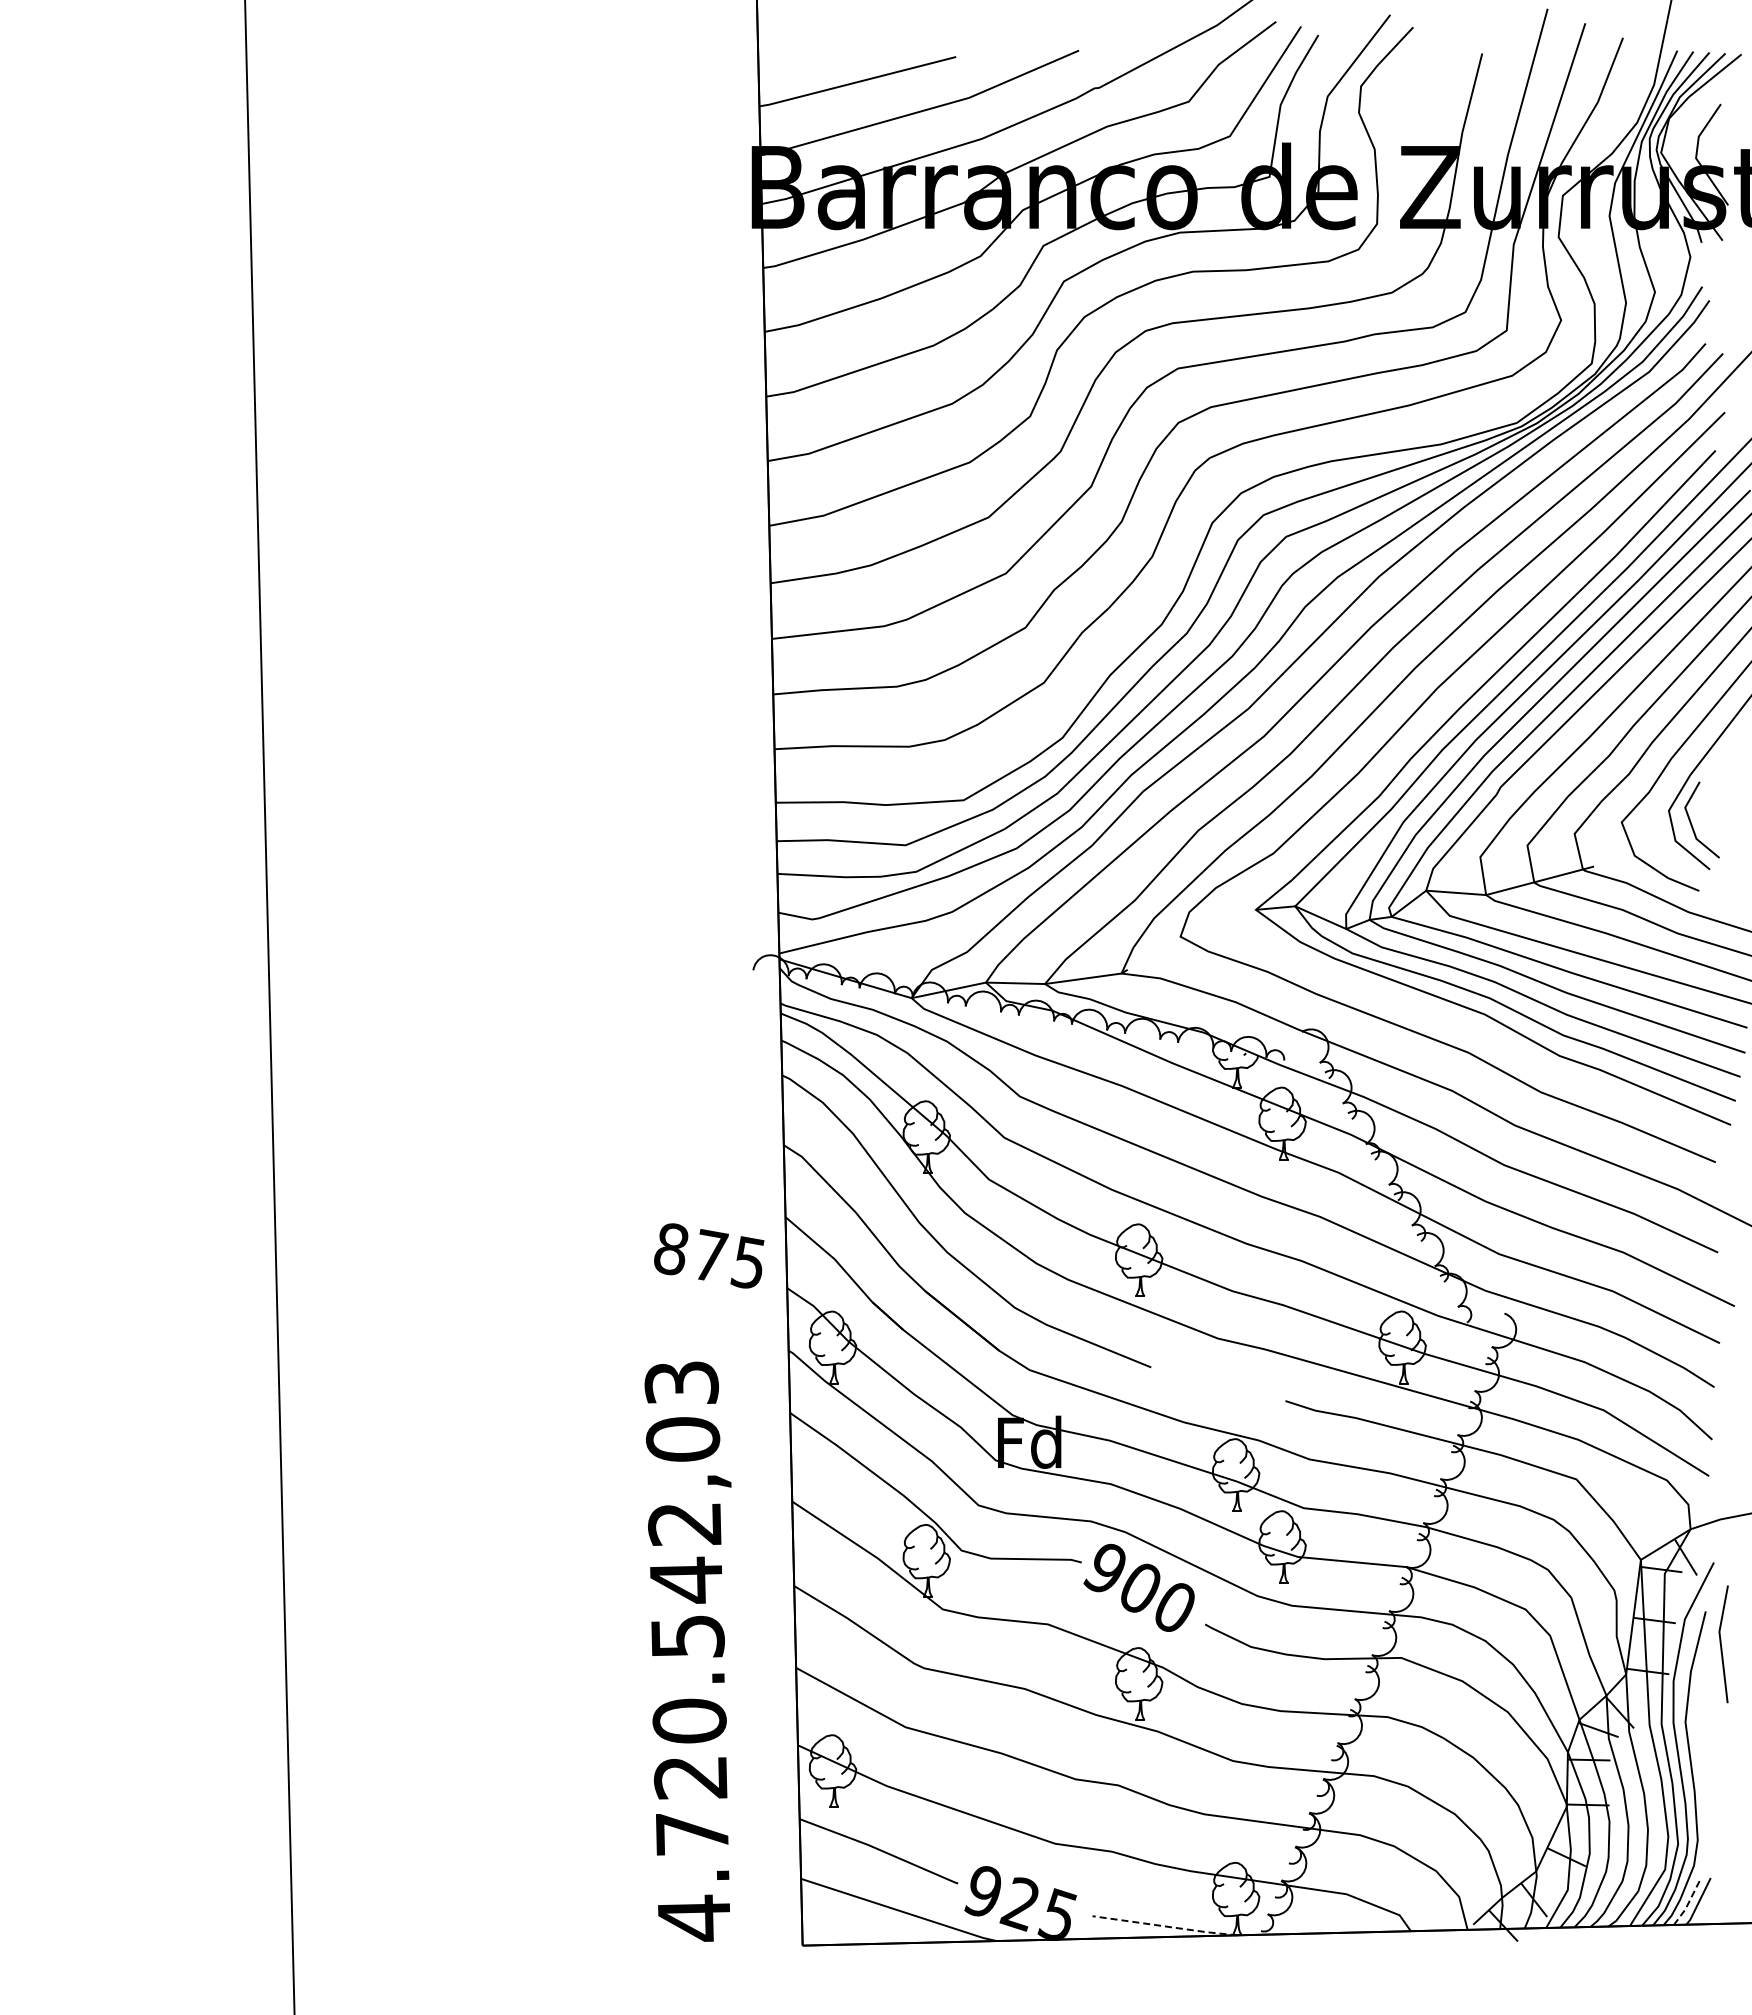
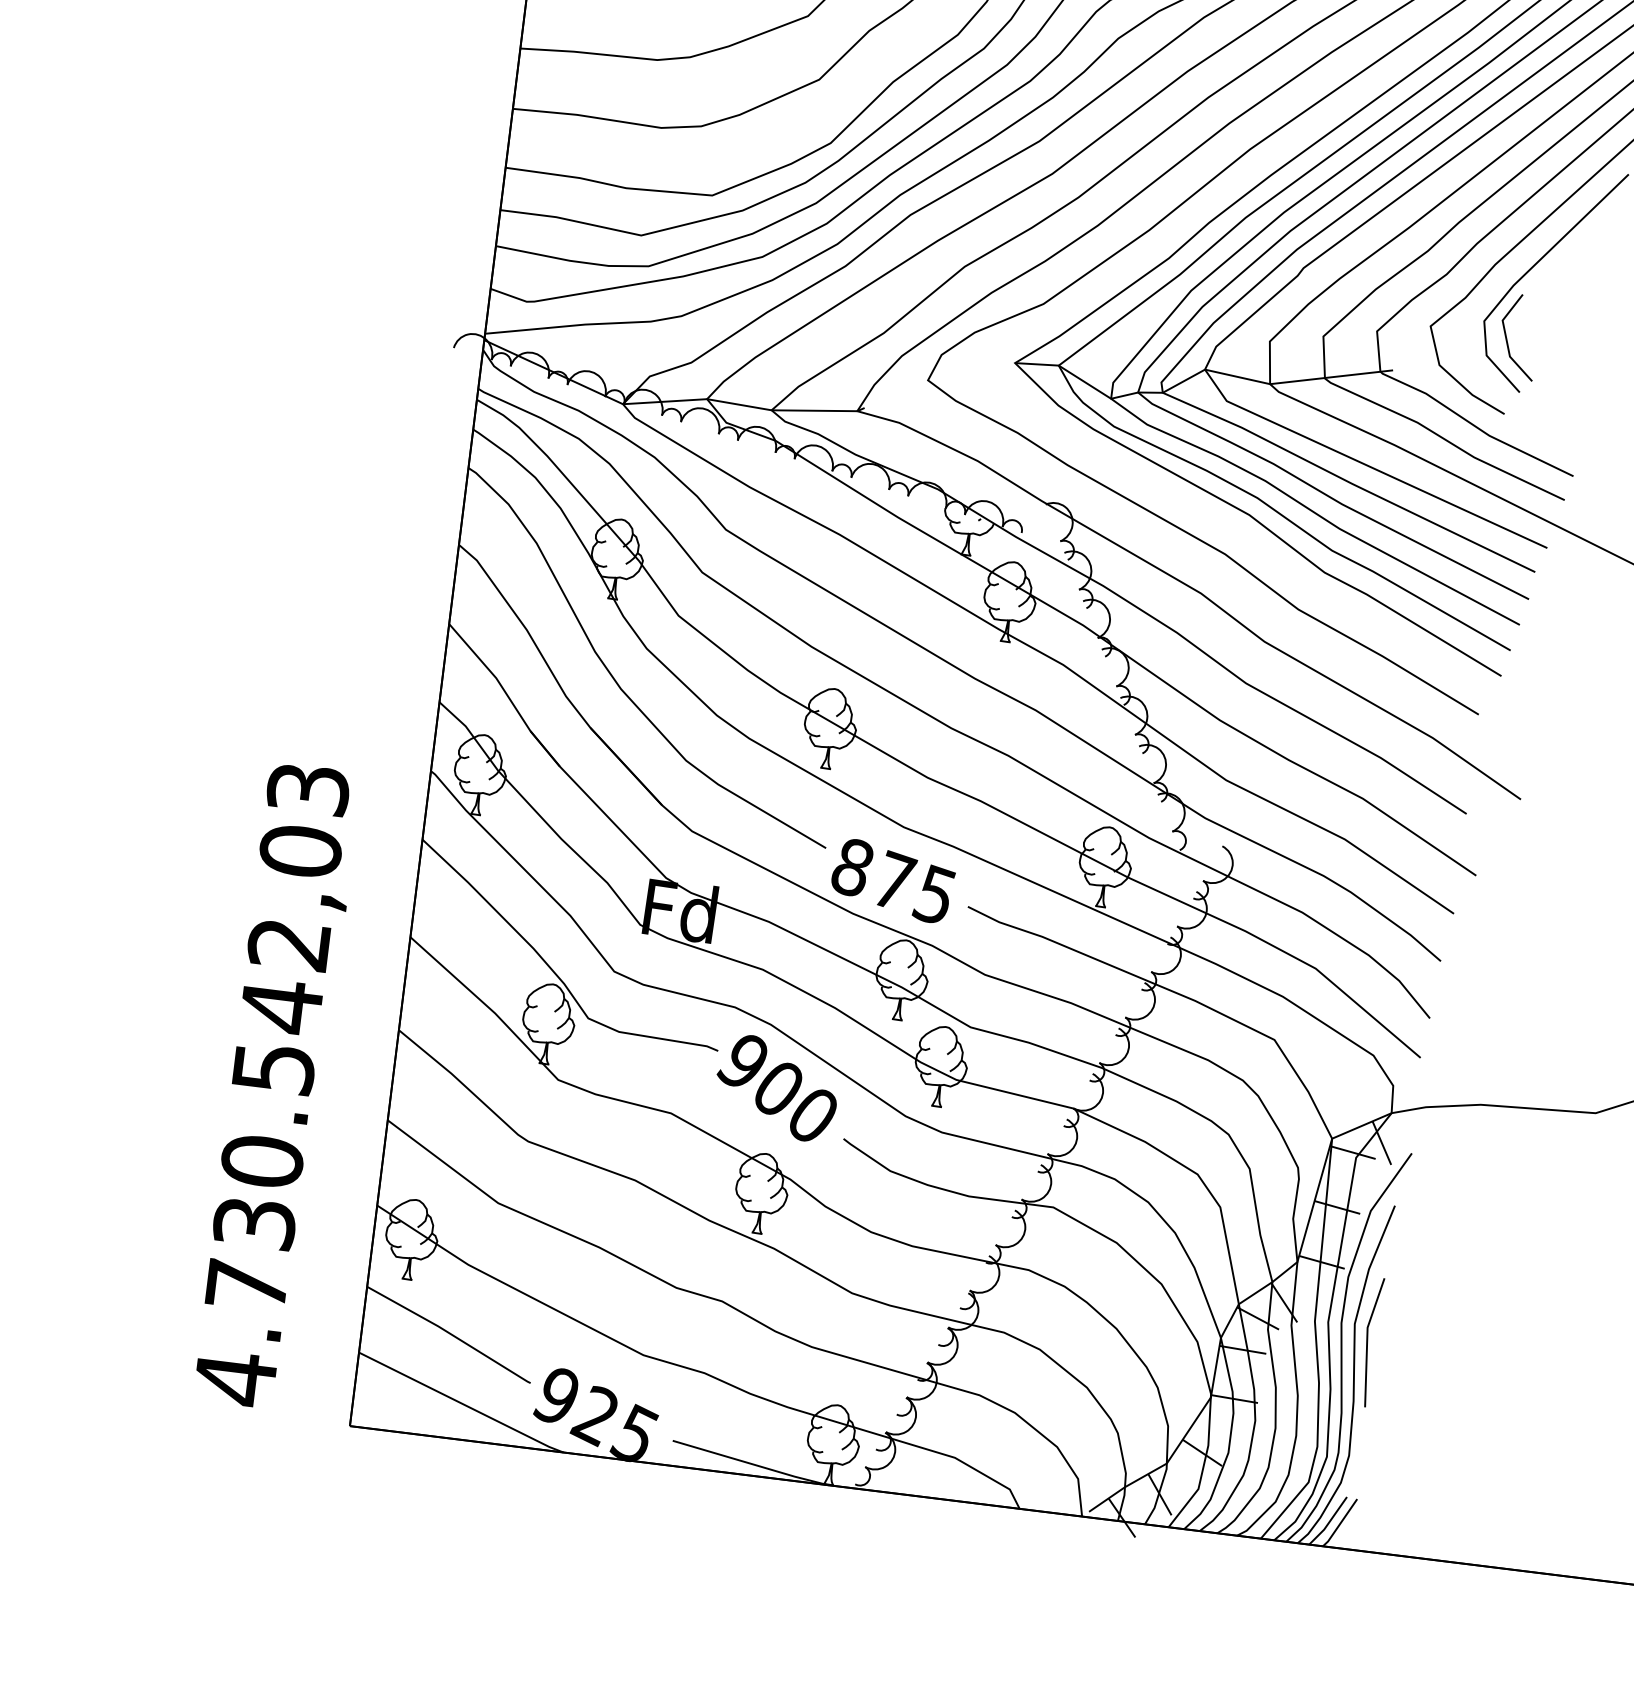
text: (709, 1255) -> (893, 880), moved
line: (1721, 1644) -> (1367, 1341), moved
text: (691, 1777) -> (255, 1223), 4.720.542,03 -> 4.730.542,03
line: (1688, 1902) -> (1328, 1522), dashed -> solid
line: (1165, 1926) -> (751, 1463), dashed -> solid

